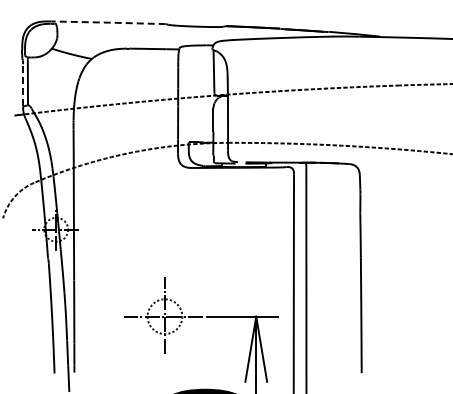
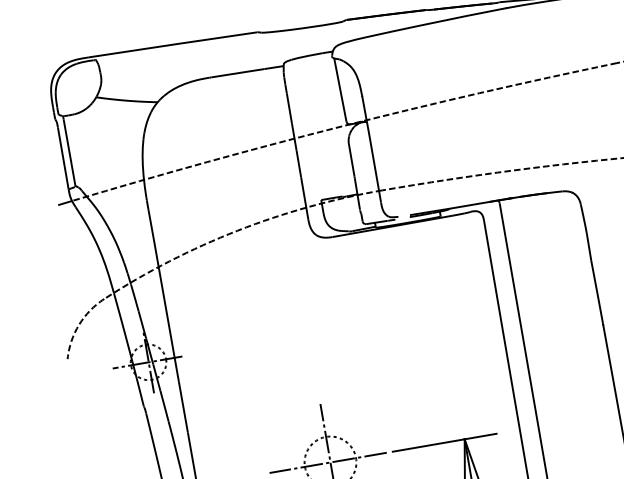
line: (107, 22) -> (171, 44), dashed -> solid
line: (23, 84) -> (63, 157), dashed -> solid

